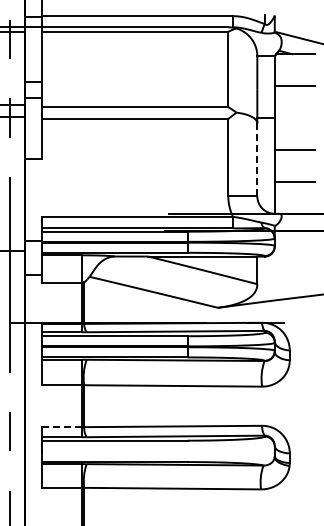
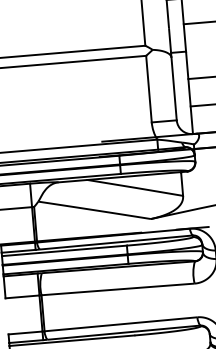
line: (257, 159) -> (174, 88), dashed -> solid
line: (62, 427) -> (25, 333), dashed -> solid

